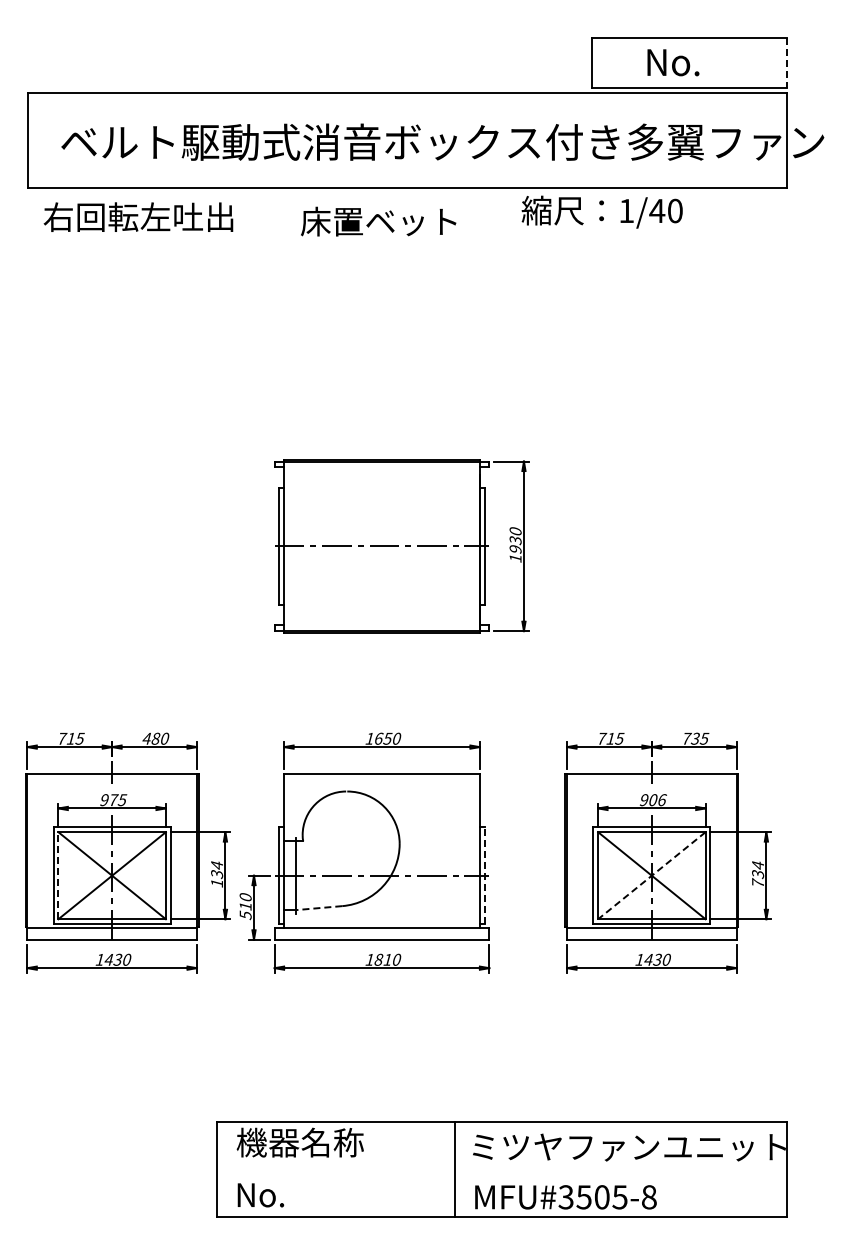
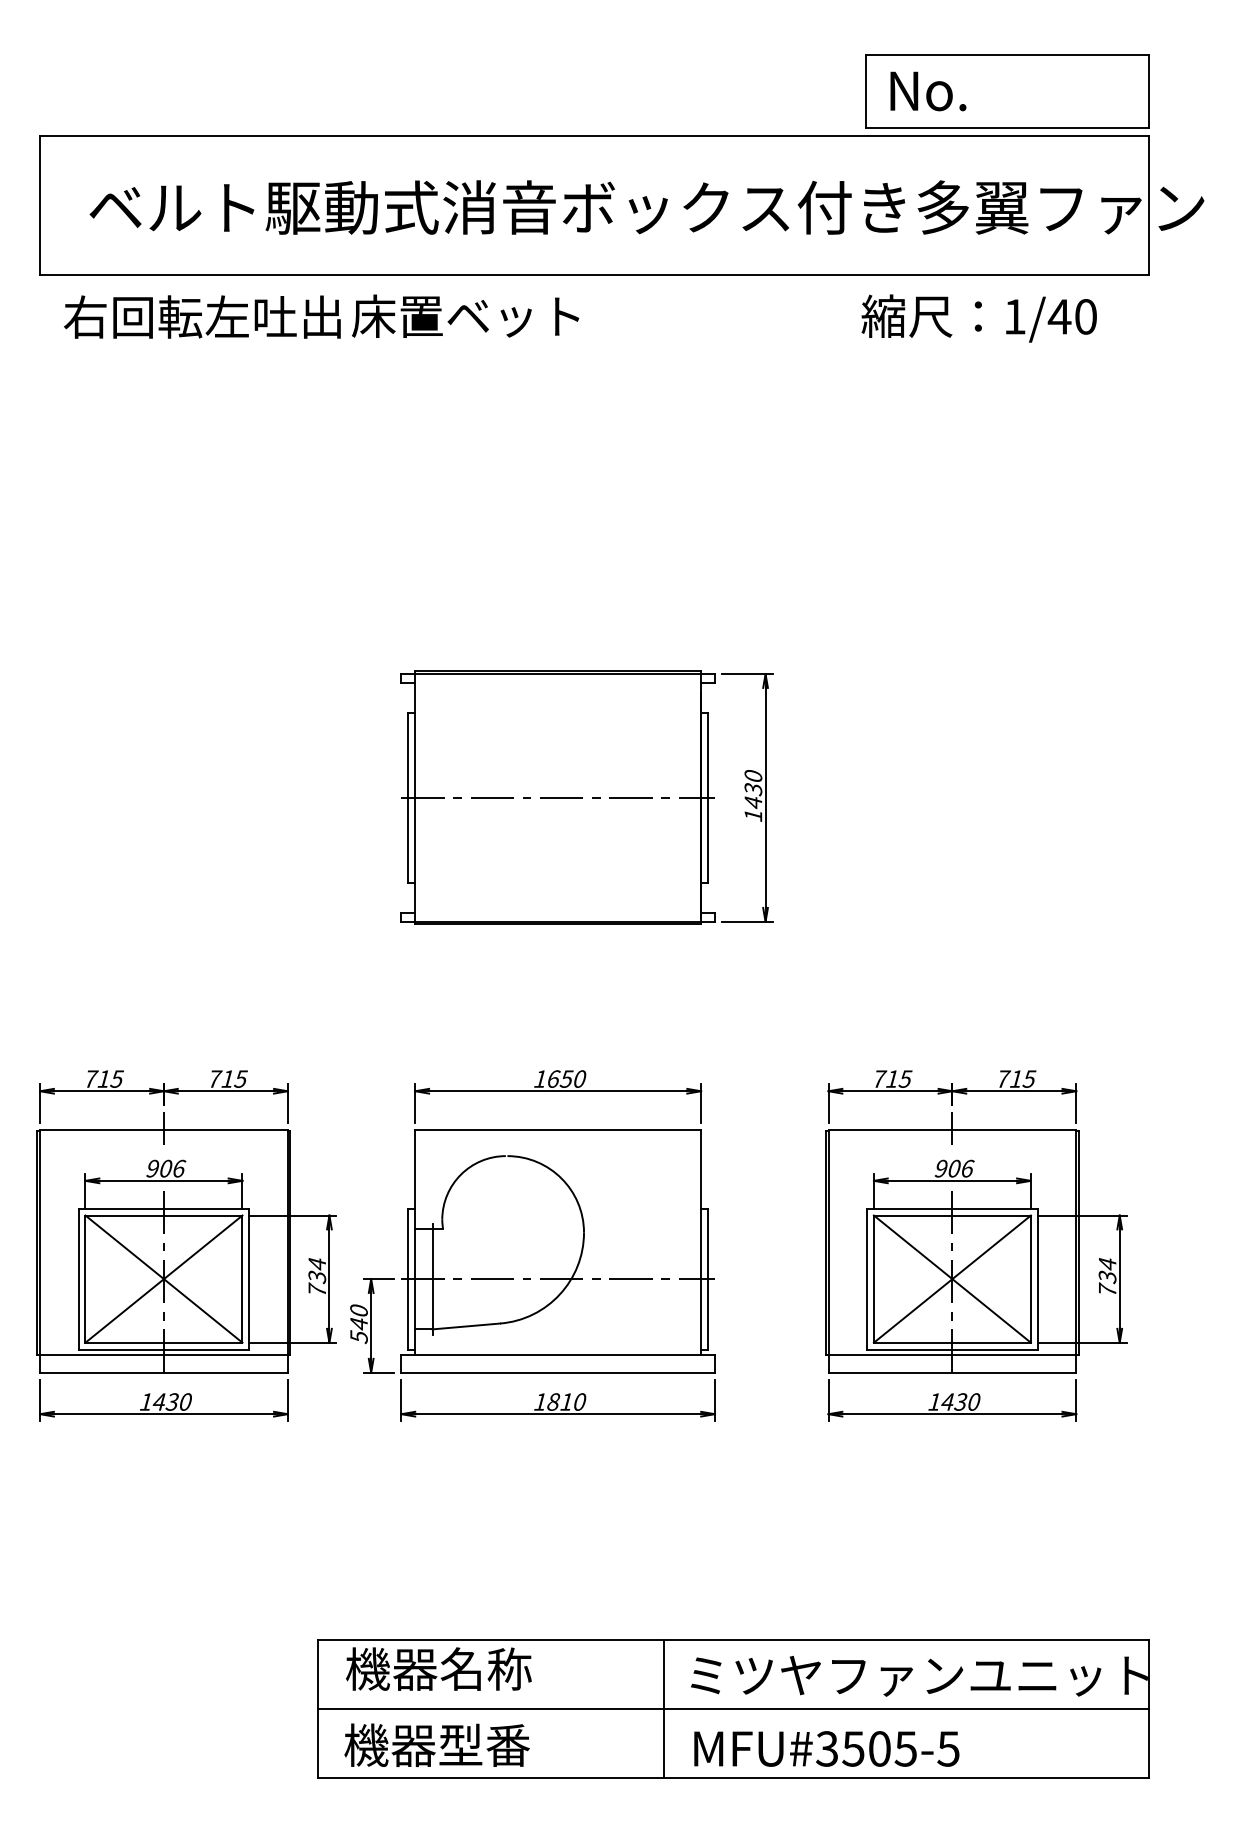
text: (673, 62) -> (928, 91), moved
line: (786, 62) -> (1149, 91), dashed -> solid
text: (601, 211) -> (978, 317), moved
text: (378, 221) -> (465, 316), moved
text: (515, 549) -> (753, 802), 1930 -> 1430
text: (155, 738) -> (227, 1078), 480 -> 715
text: (694, 738) -> (1014, 1078), 735 -> 715
text: (118, 800) -> (173, 1169), 975 -> 906
line: (58, 875) -> (85, 1278), dashed -> solid
line: (484, 875) -> (707, 1278), dashed -> solid
line: (651, 876) -> (951, 1280), dashed -> solid
text: (216, 882) -> (316, 1289), 134 -> 734
text: (245, 906) -> (358, 1324), 510 -> 540
line: (318, 908) -> (465, 1327), dashed -> solid
line: (501, 1169) -> (732, 1708), added
text: (298, 1194) -> (436, 1744), No. -> 機器型番
text: (648, 1197) -> (947, 1749), MFU#3505-8 -> MFU#3505-5

